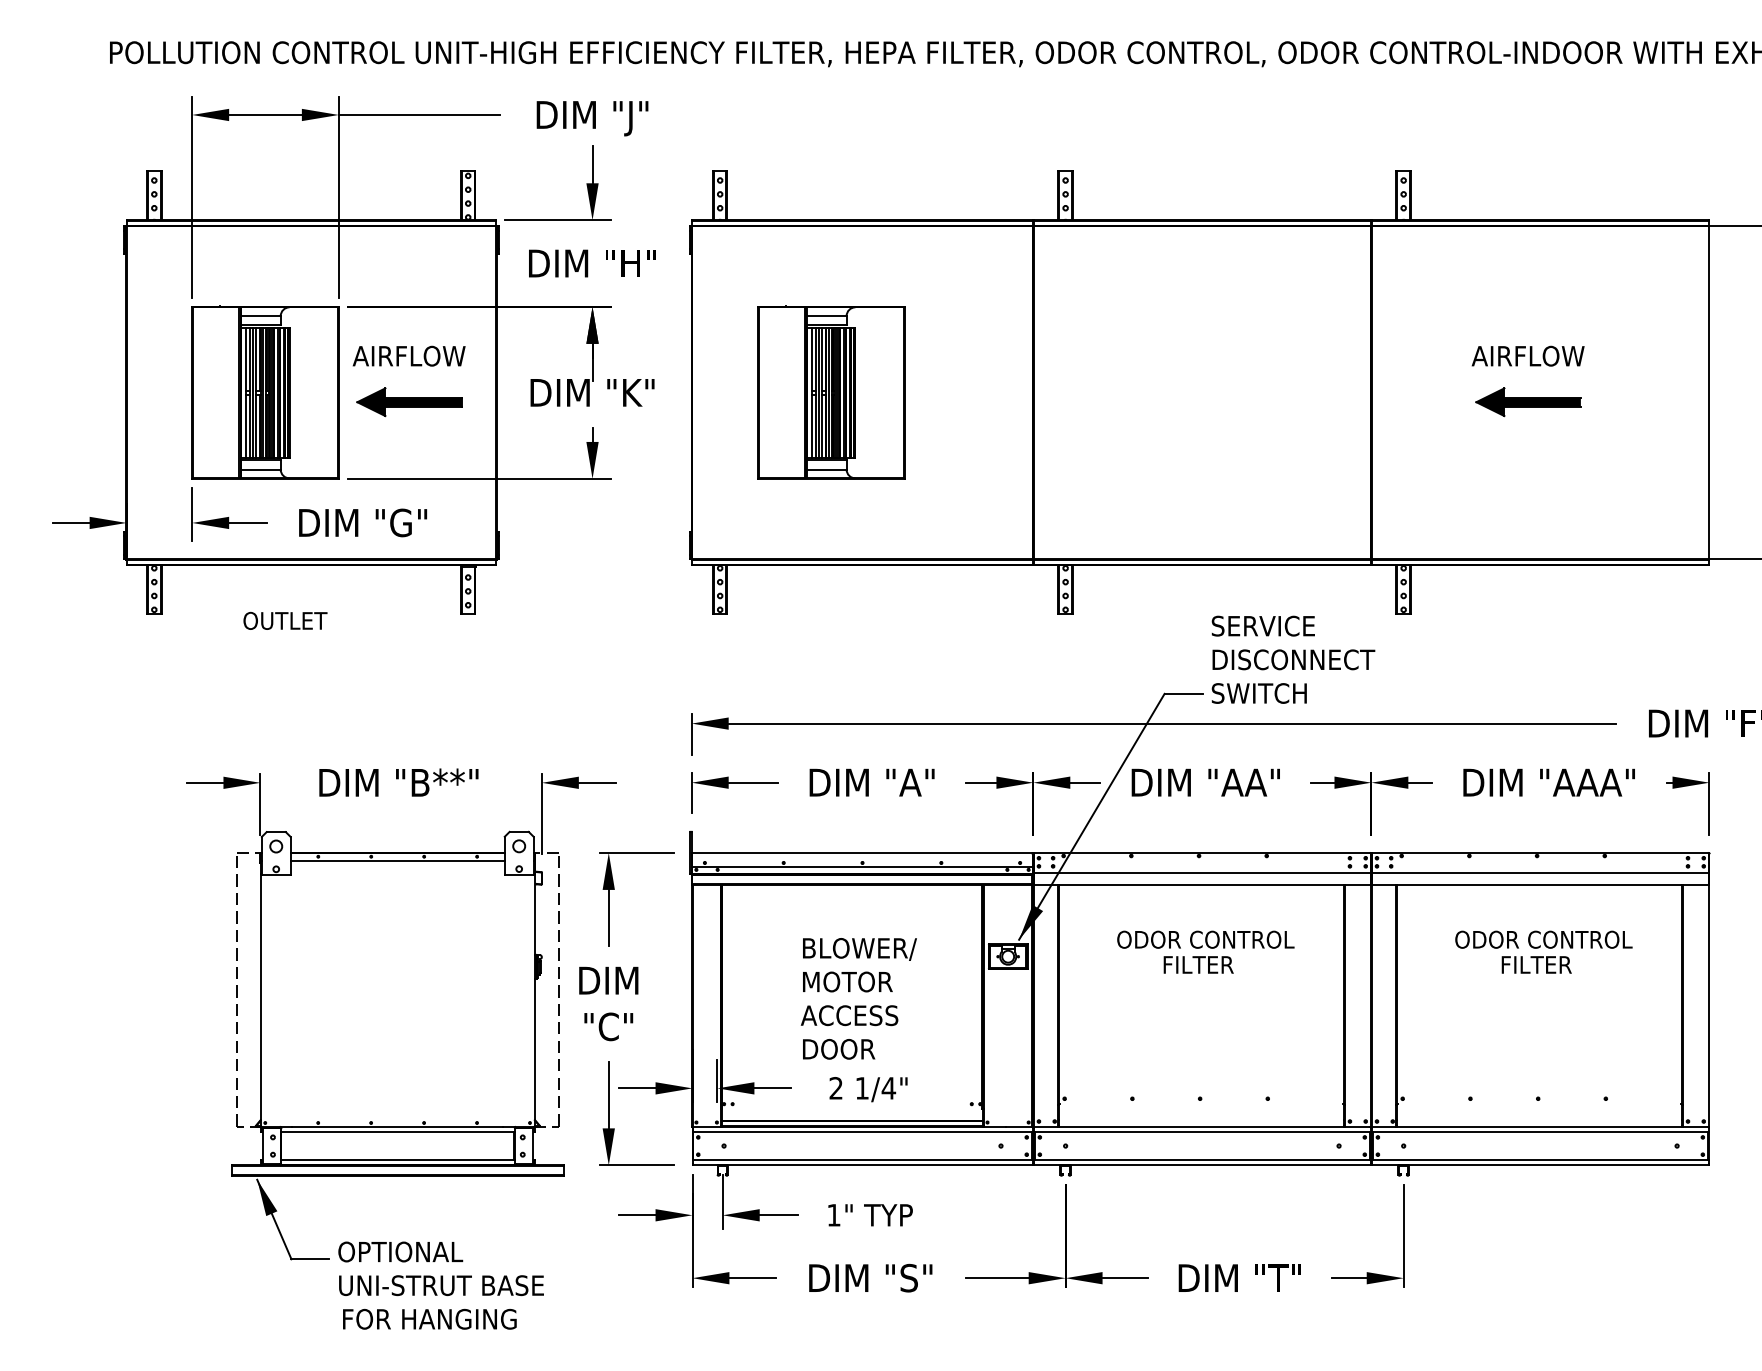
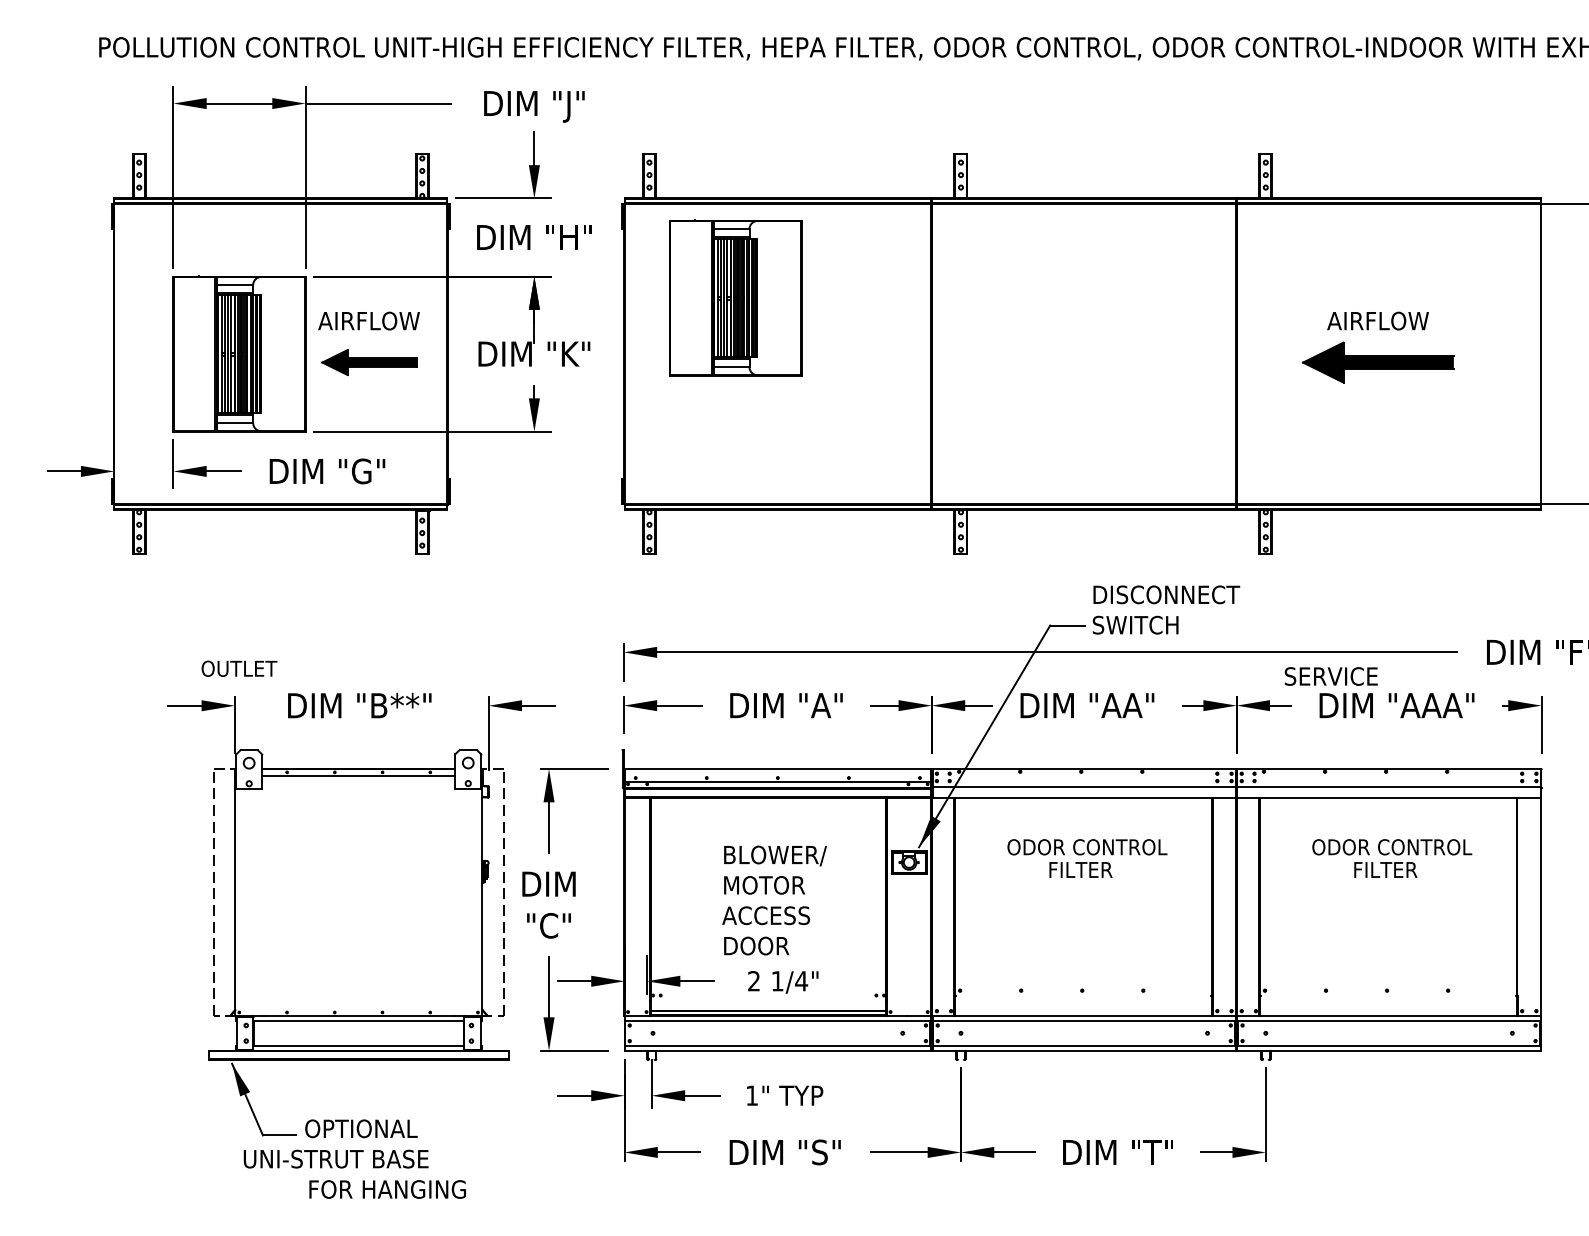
part: (831, 392) -> (735, 297), moved
part: (1528, 402) -> (1378, 362), size x1.6
text: (285, 620) -> (239, 668), moved
text: (1262, 626) -> (1330, 676), moved
text: (440, 1284) -> (335, 1158), moved

